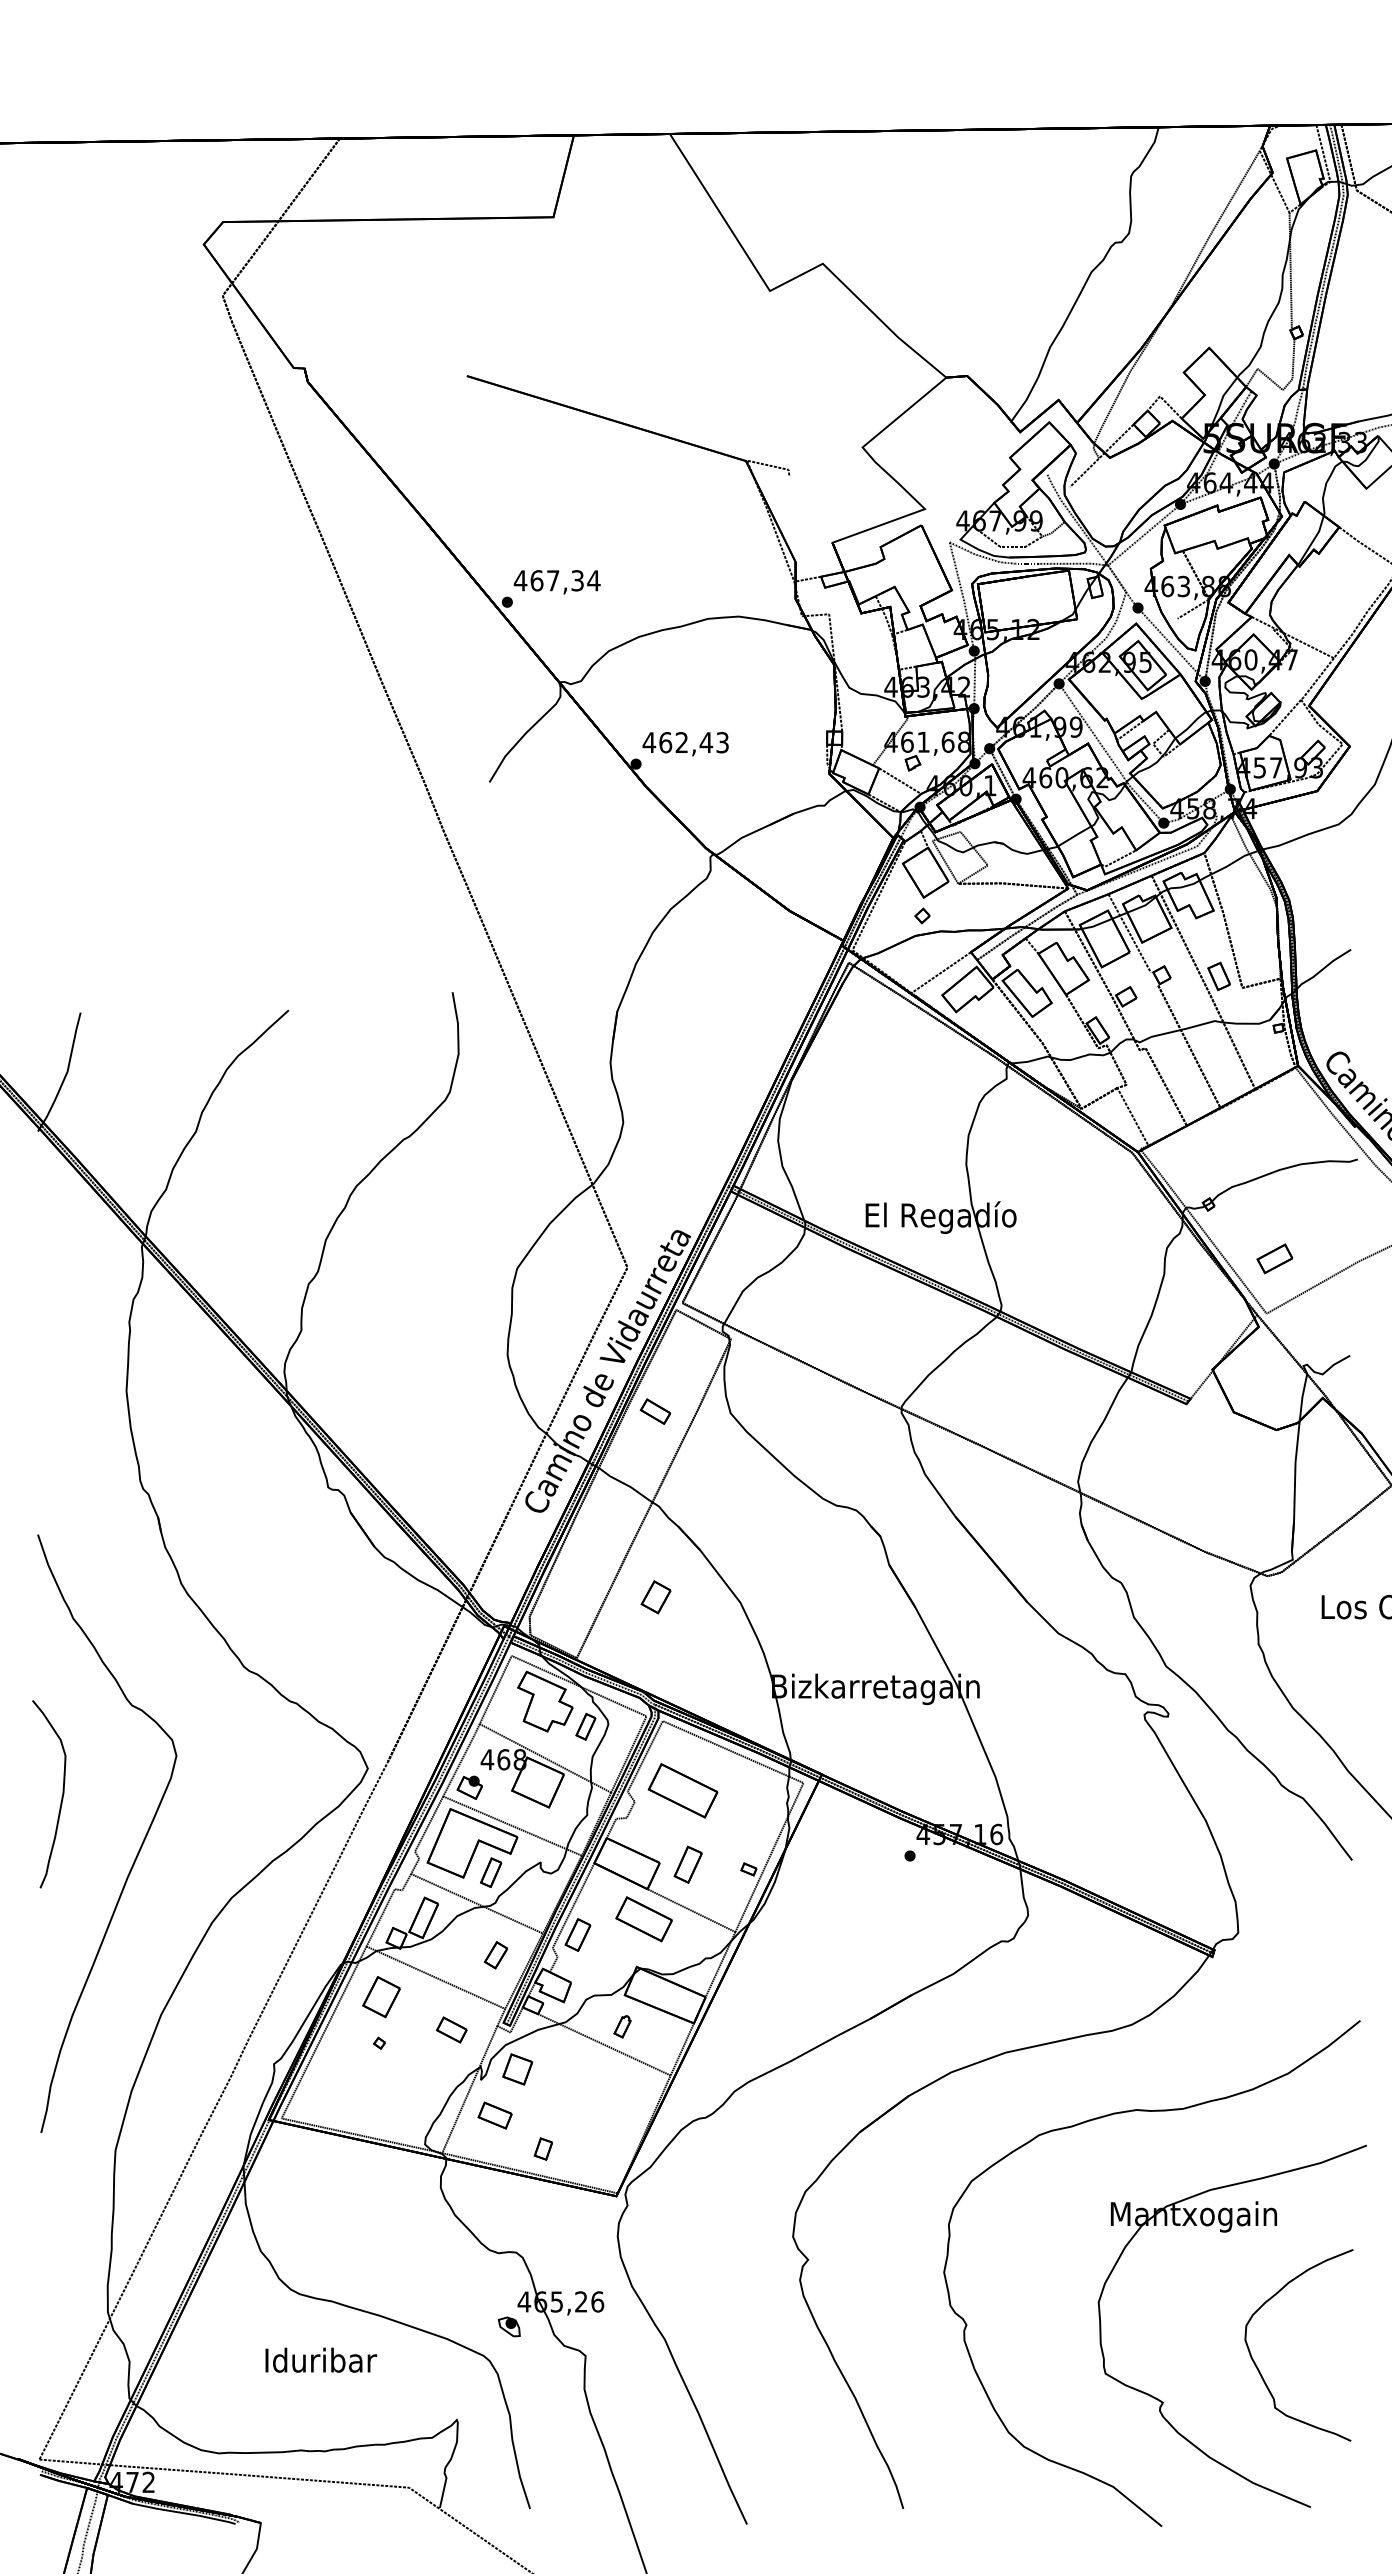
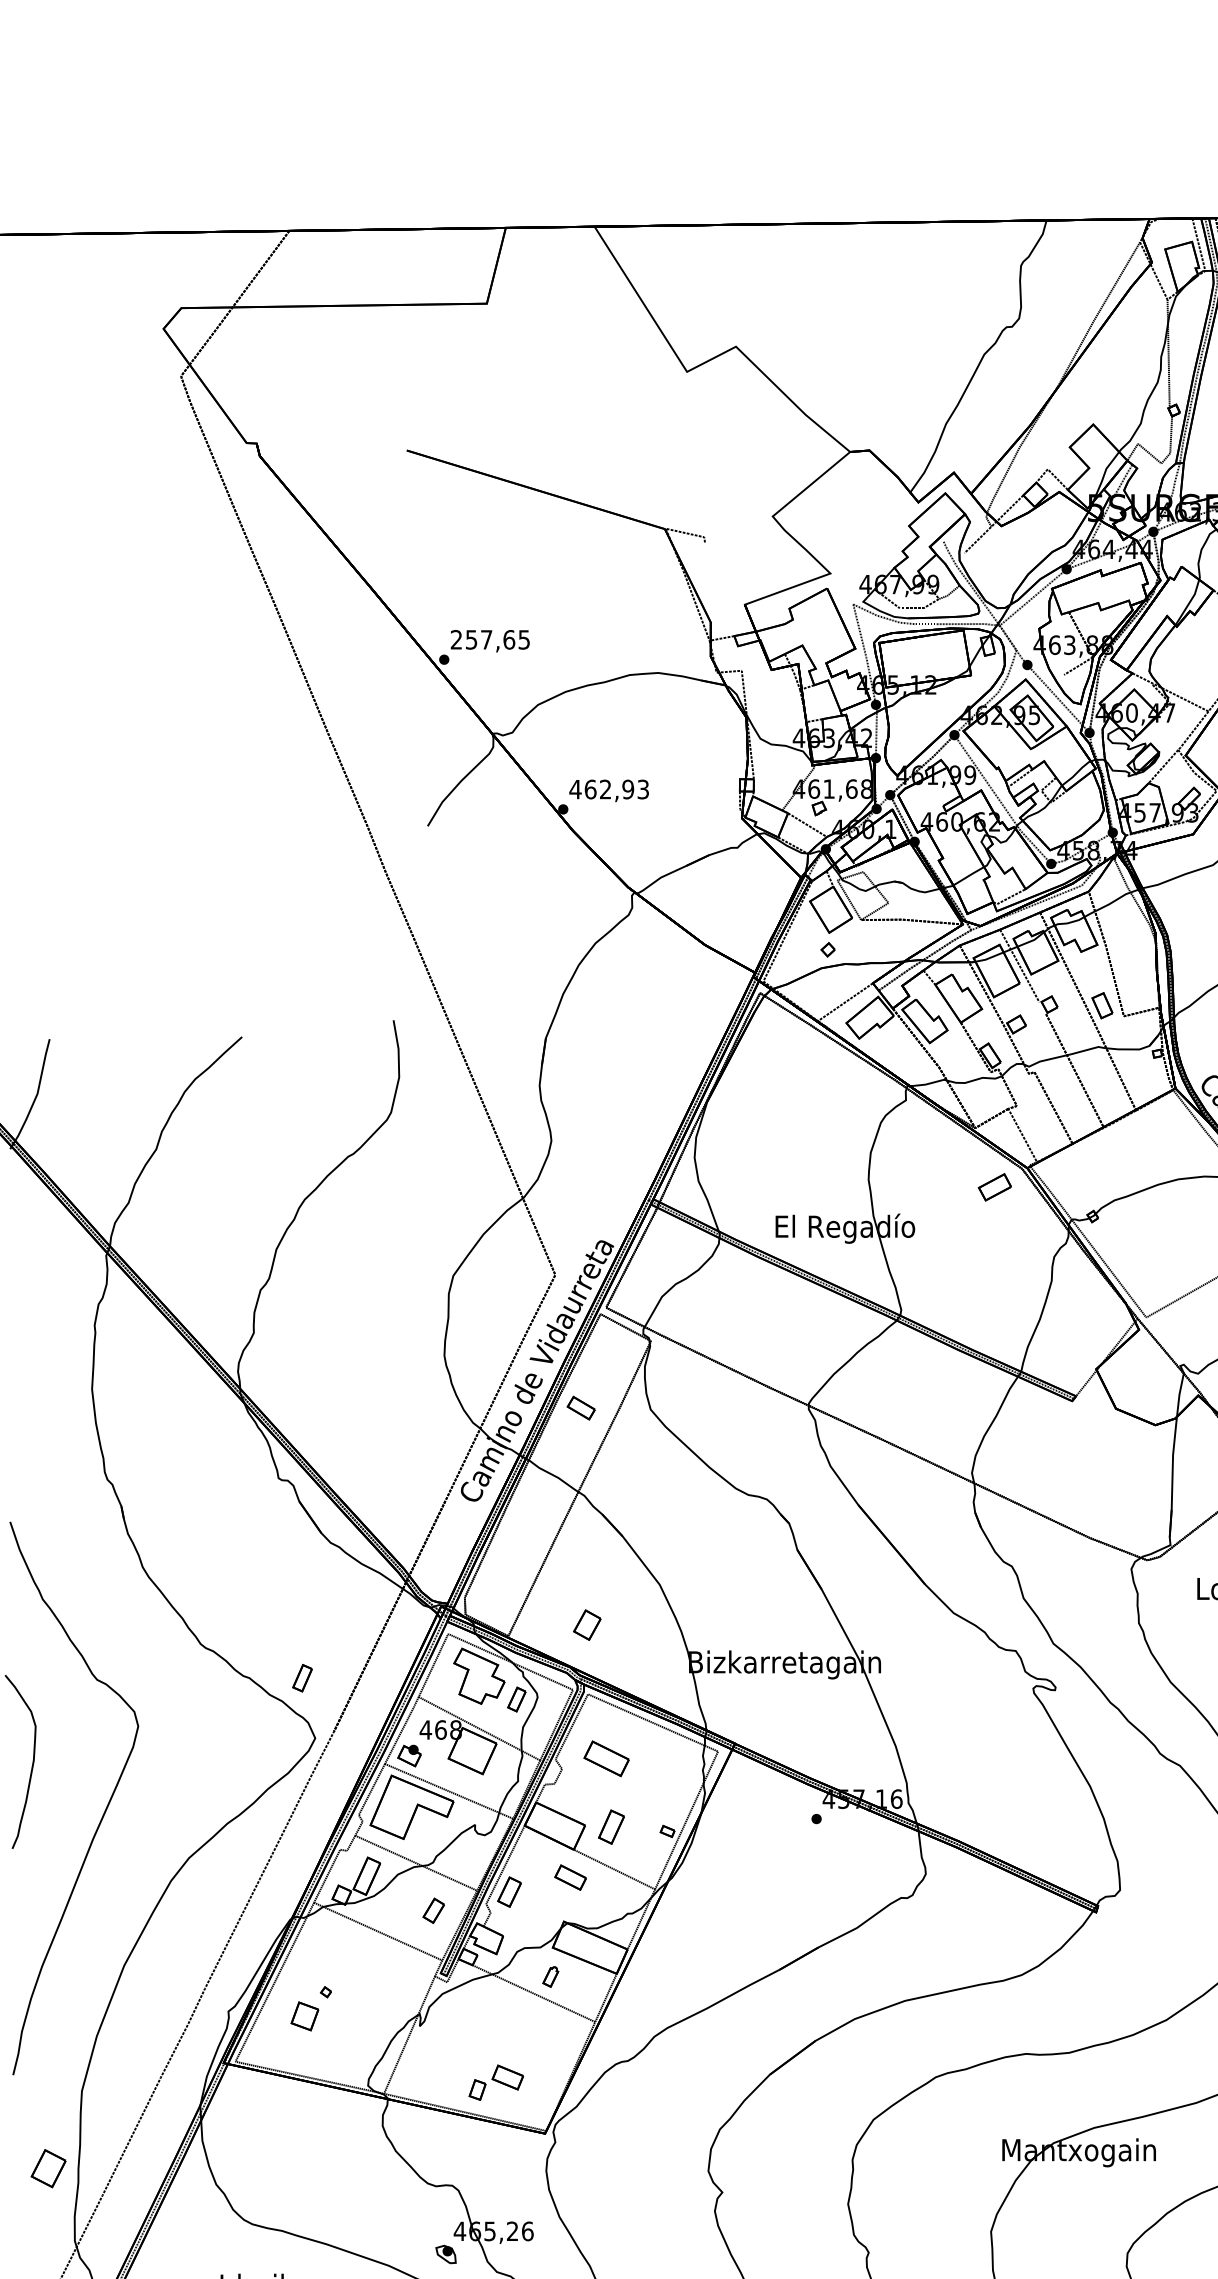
text: (556, 580) -> (489, 639), 467,34 -> 257,65
text: (706, 742) -> (628, 789), 462,43 -> 462,93
part: (1274, 1258) -> (994, 1187), moved
part: (655, 1597) -> (586, 1625), moved
part: (682, 1790) -> (606, 1758), size x0.7
part: (491, 1872) -> (302, 1678), moved
part: (643, 1919) -> (570, 1877), size x0.6
part: (381, 1997) -> (48, 2169), moved
part: (451, 2029) -> (392, 1979), removed
part: (517, 2069) -> (304, 2016), moved
part: (494, 2115) -> (507, 2077), moved

